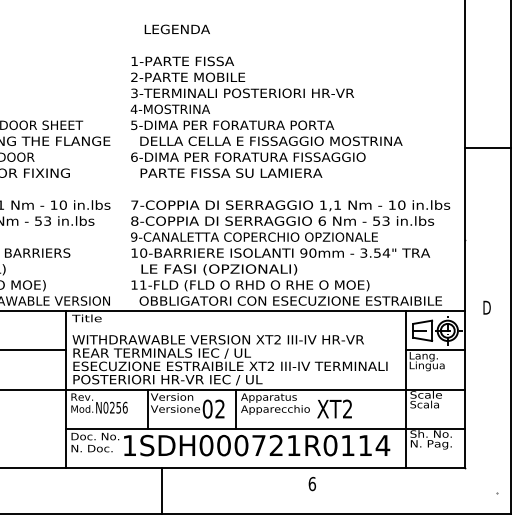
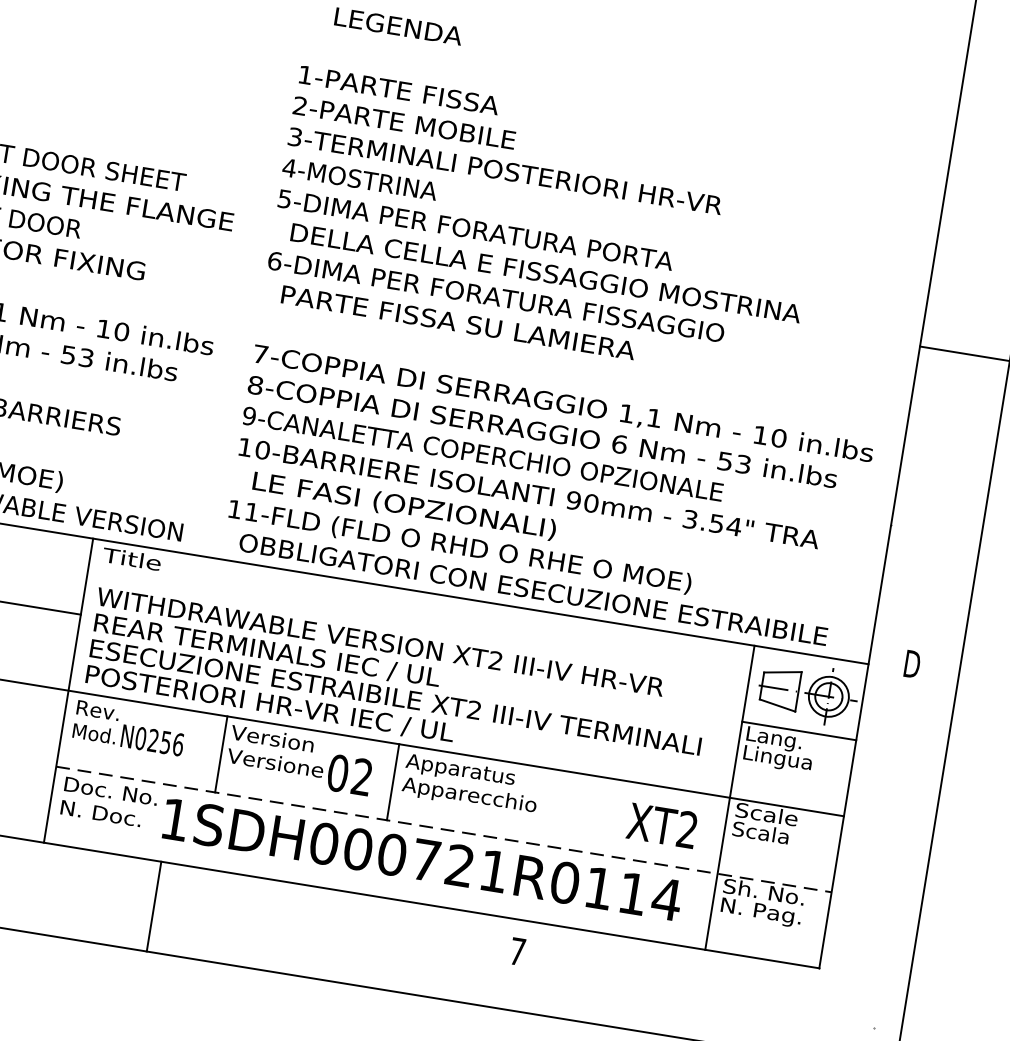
text: (334, 408) -> (662, 824), moved
line: (265, 428) -> (444, 829), solid -> dashed
text: (312, 483) -> (518, 950), 6 -> 7
line: (162, 490) -> (154, 905), moved

